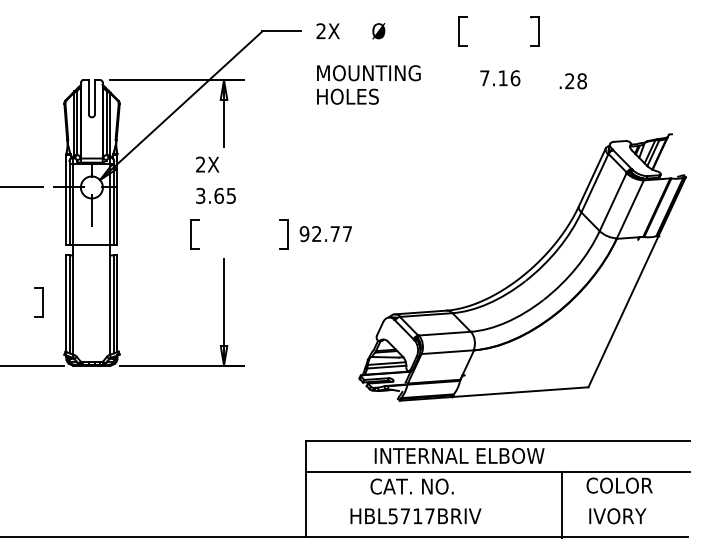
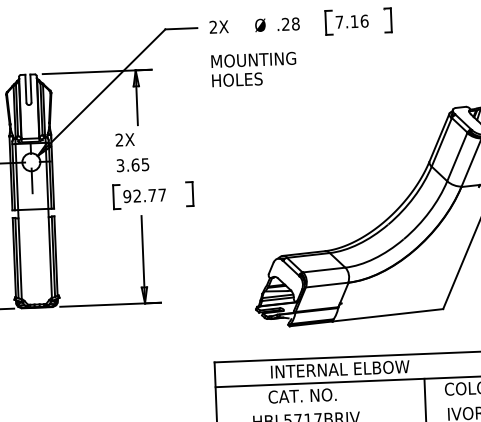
text: (500, 78) -> (352, 21), moved
text: (572, 81) -> (287, 24), moved
text: (325, 234) -> (144, 196), moved

